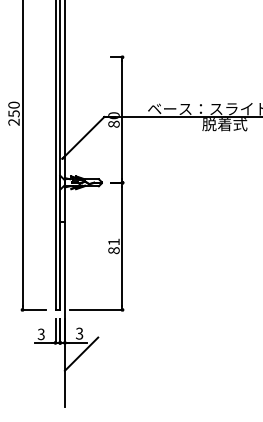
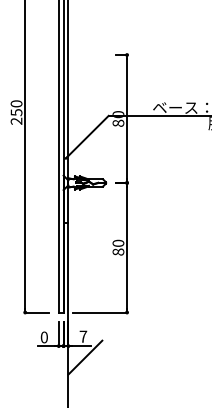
text: (113, 241) -> (117, 242), 81 -> 80
text: (40, 333) -> (43, 336), 3 -> 0
text: (79, 333) -> (83, 336), 3 -> 7

